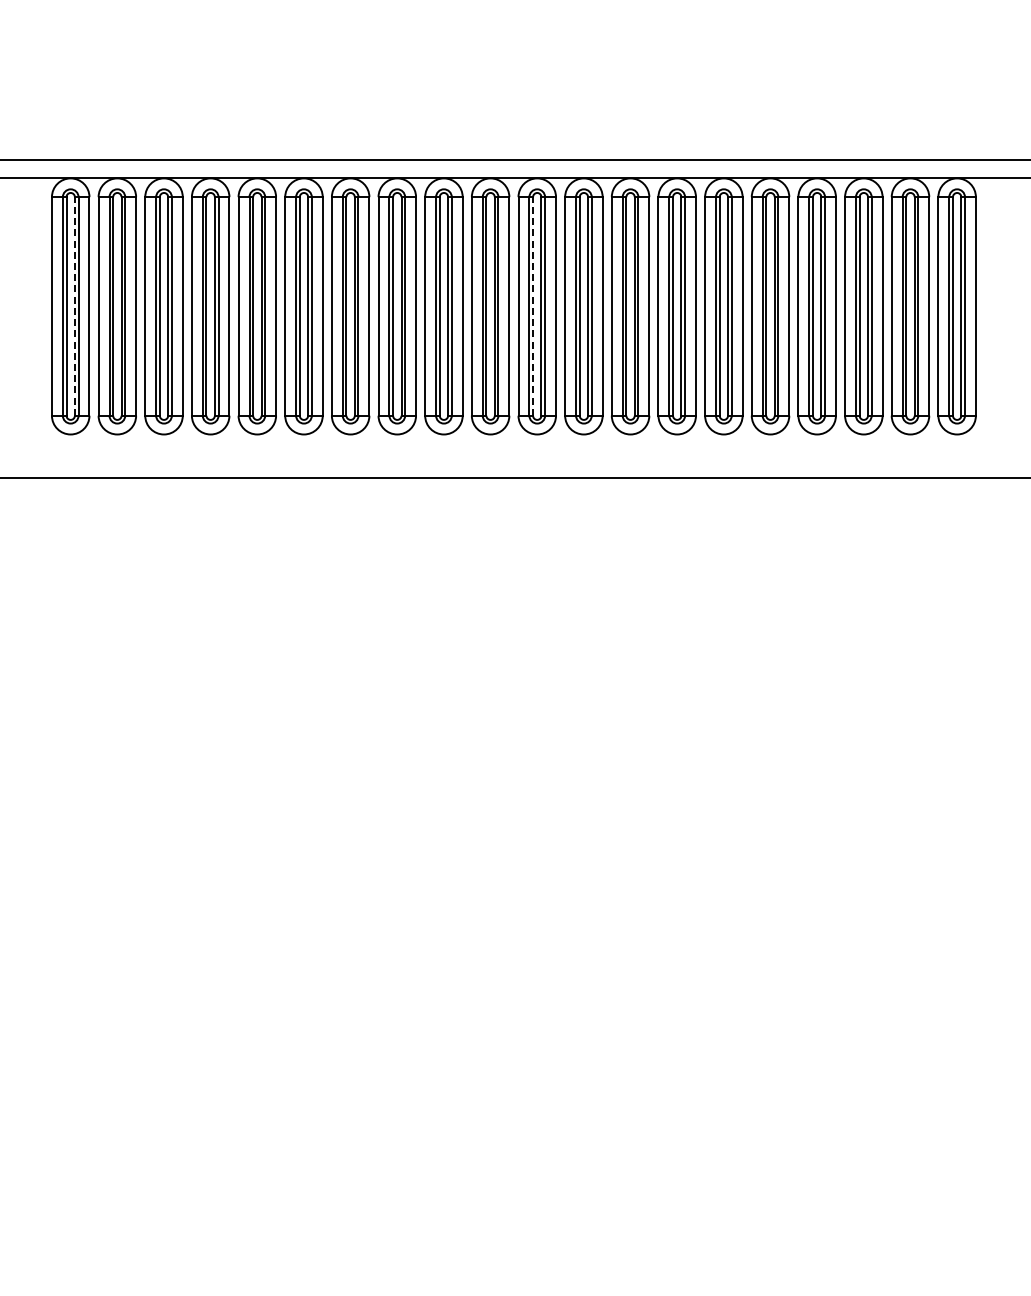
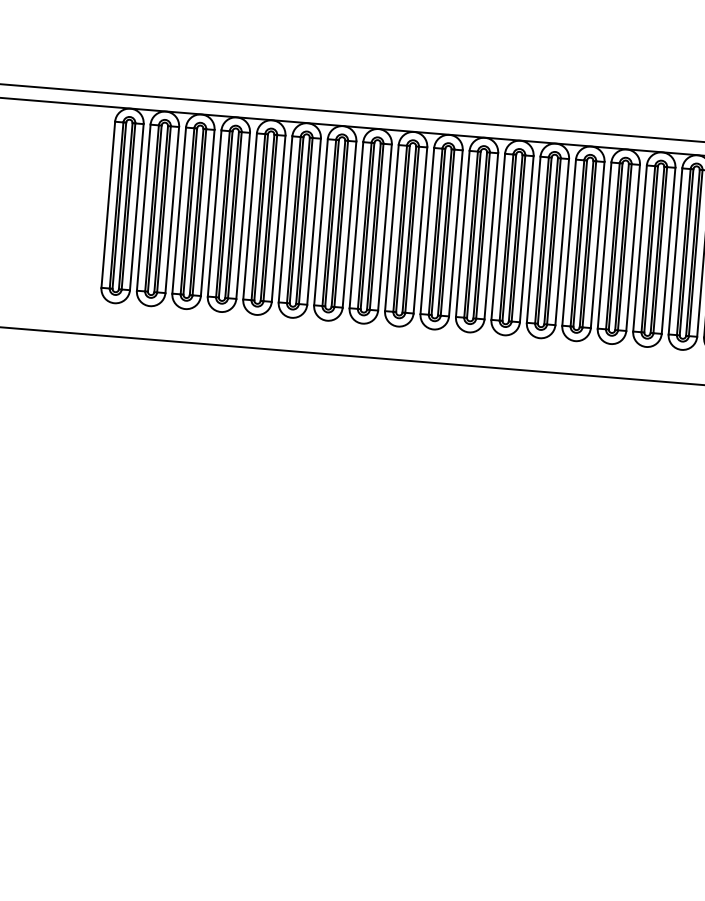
line: (74, 305) -> (125, 205), dashed -> solid
line: (533, 305) -> (474, 234), dashed -> solid

